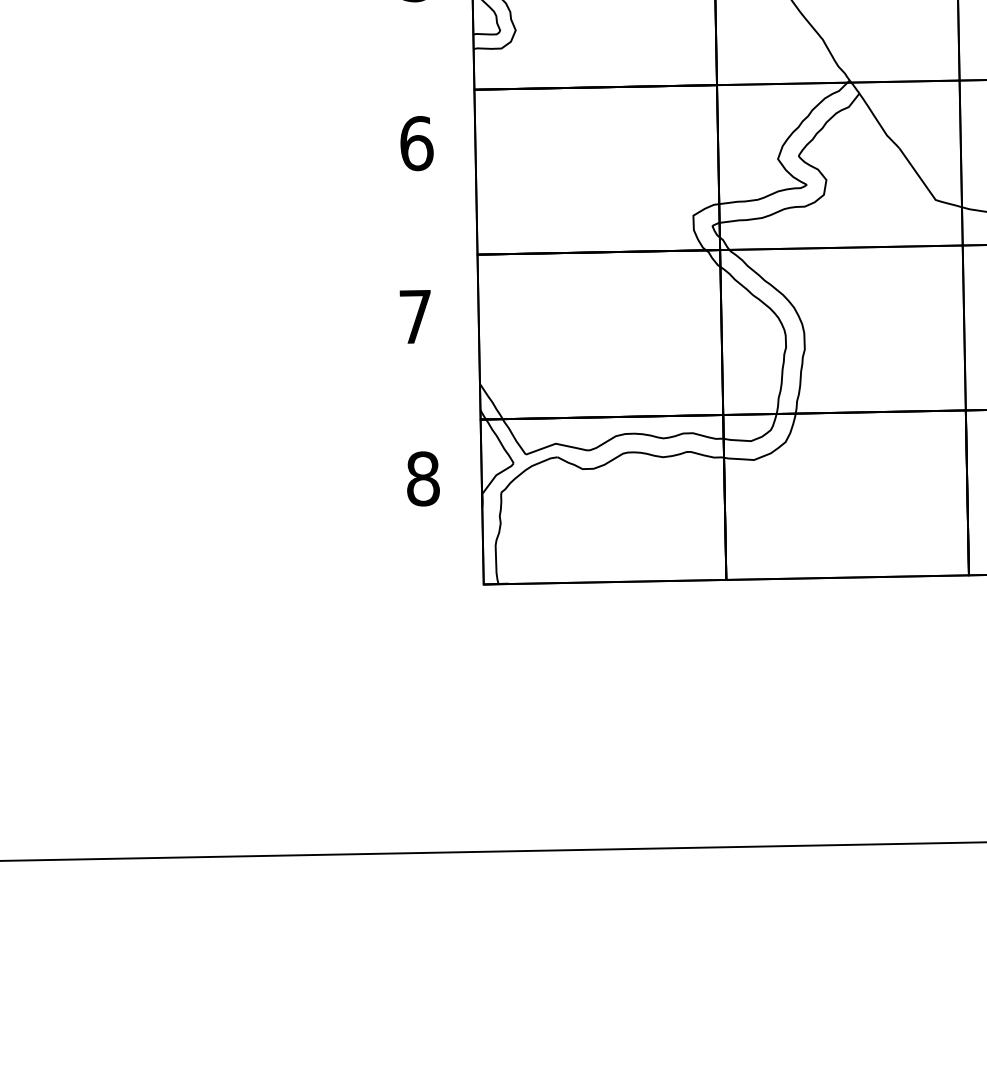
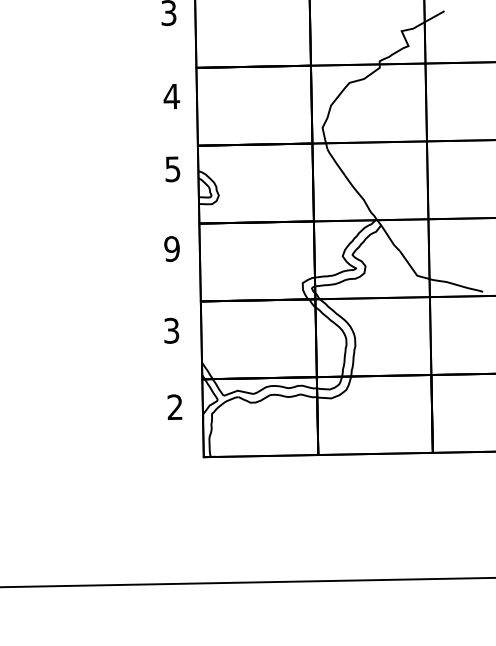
text: (417, 144) -> (172, 249), 6 -> 9
text: (415, 316) -> (171, 330), 7 -> 3
text: (423, 479) -> (175, 407), 8 -> 2

